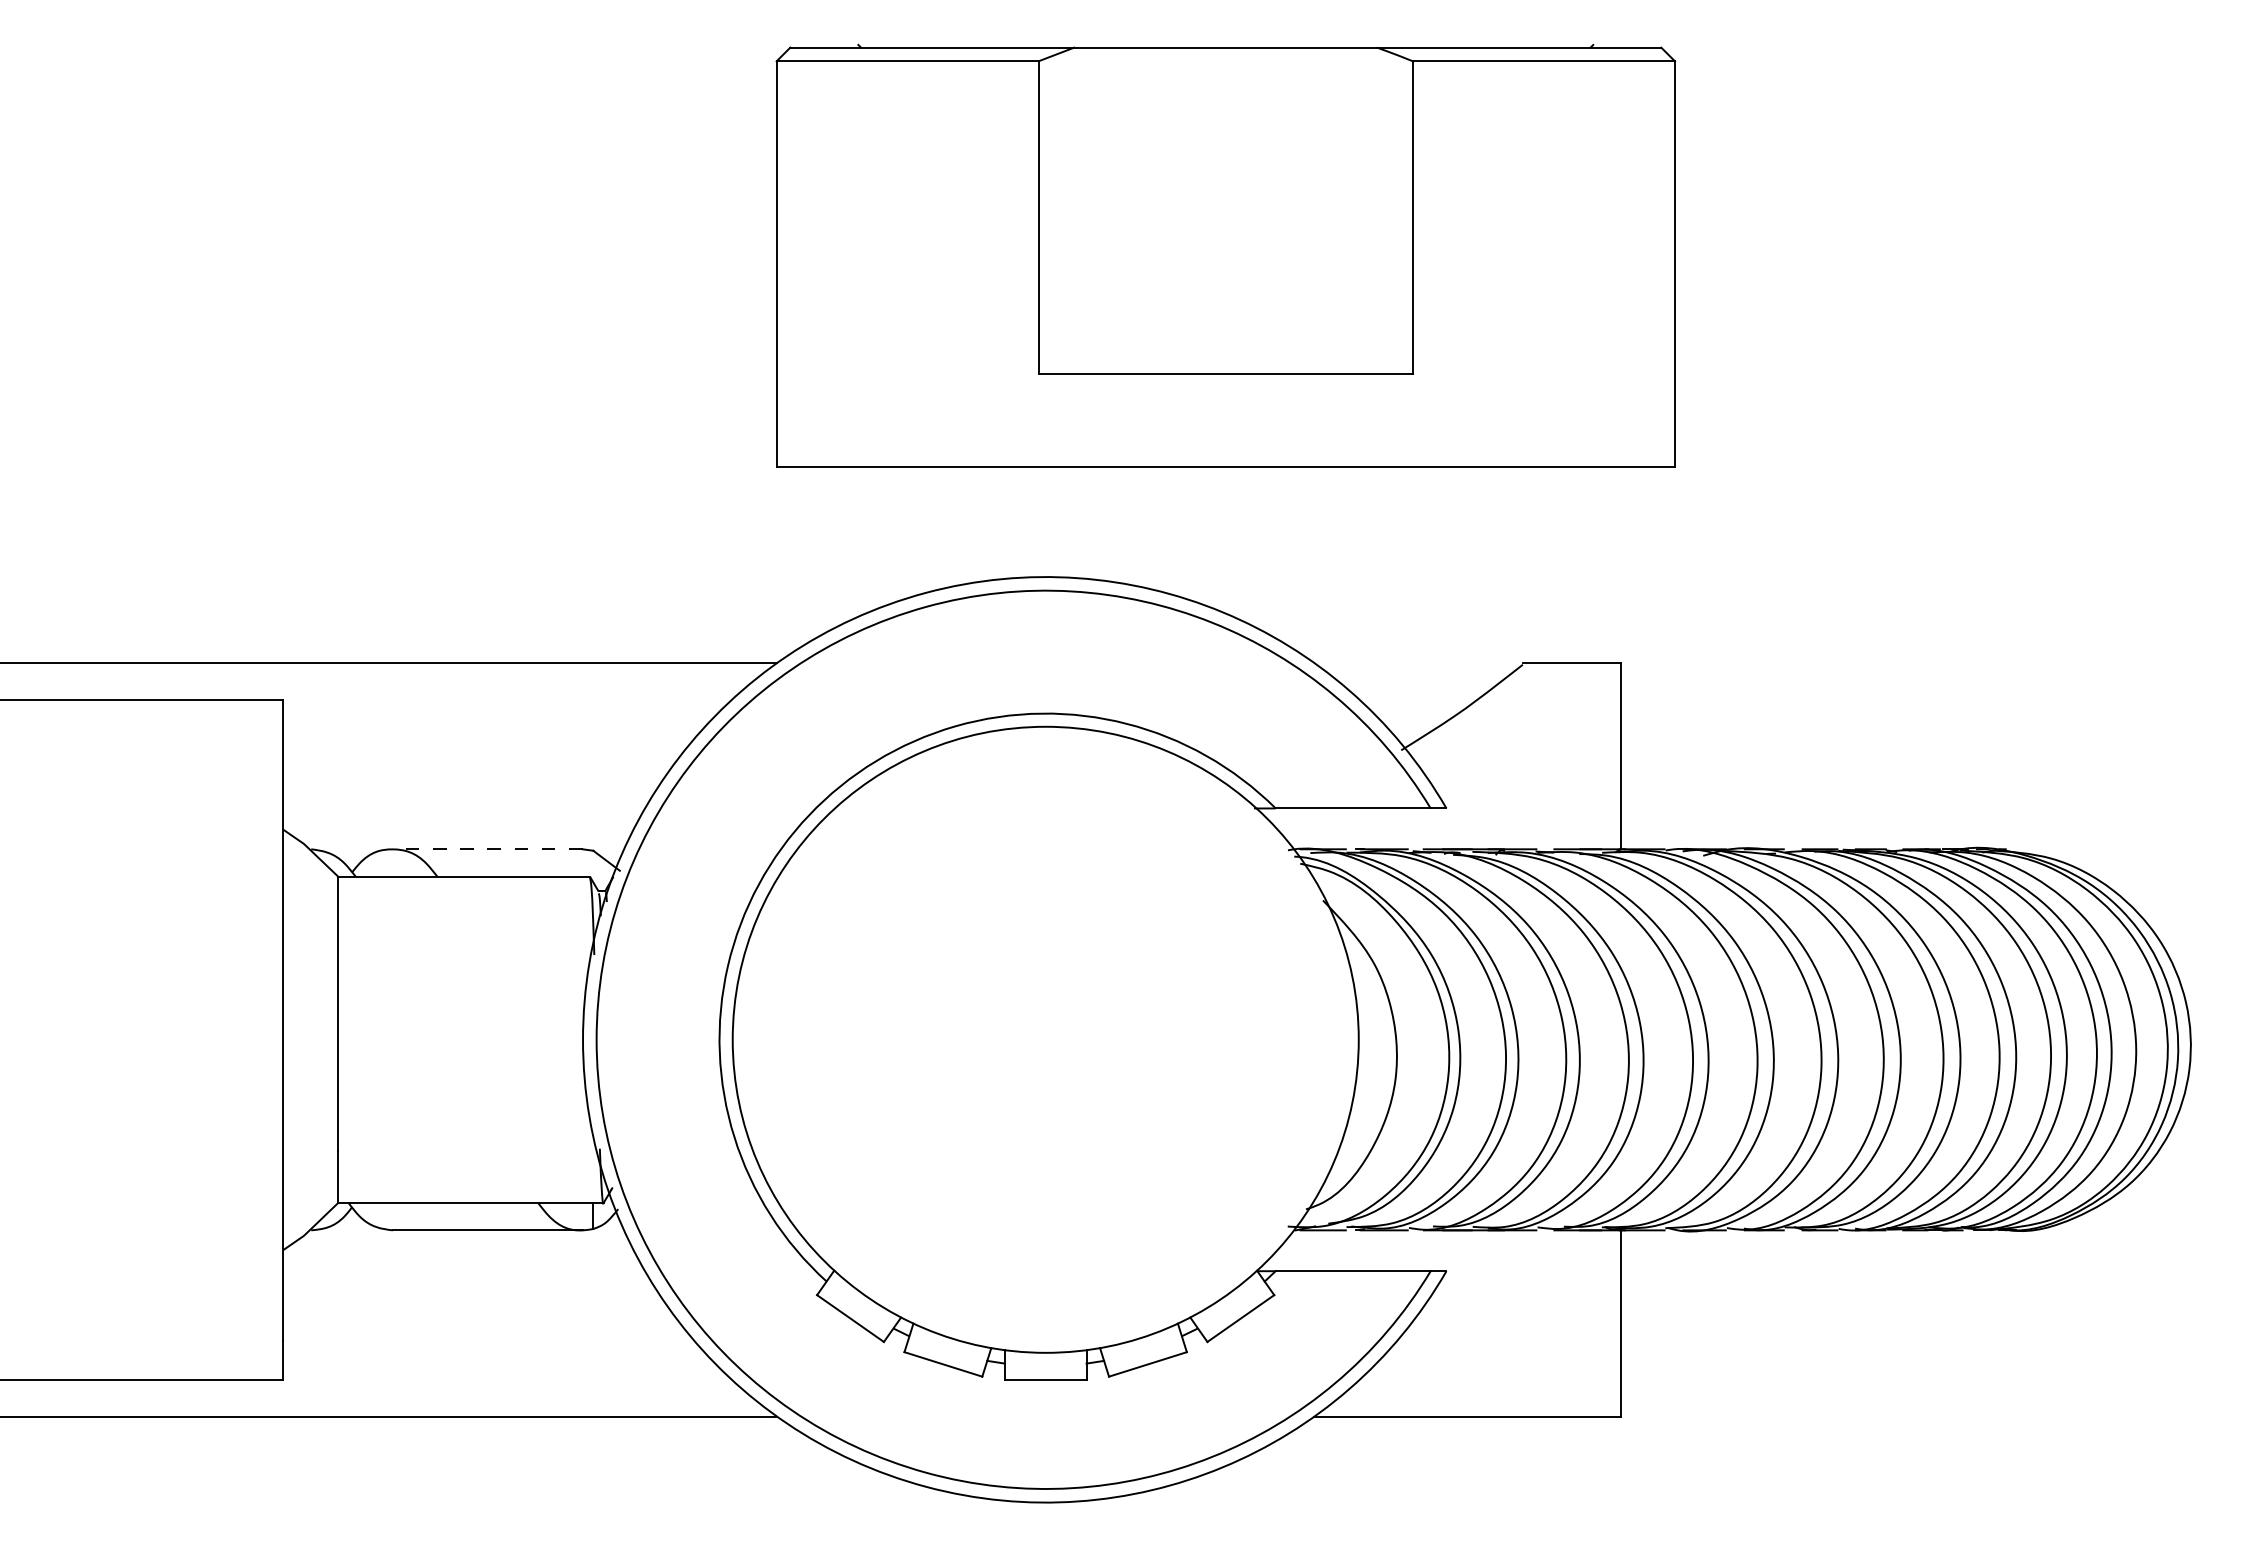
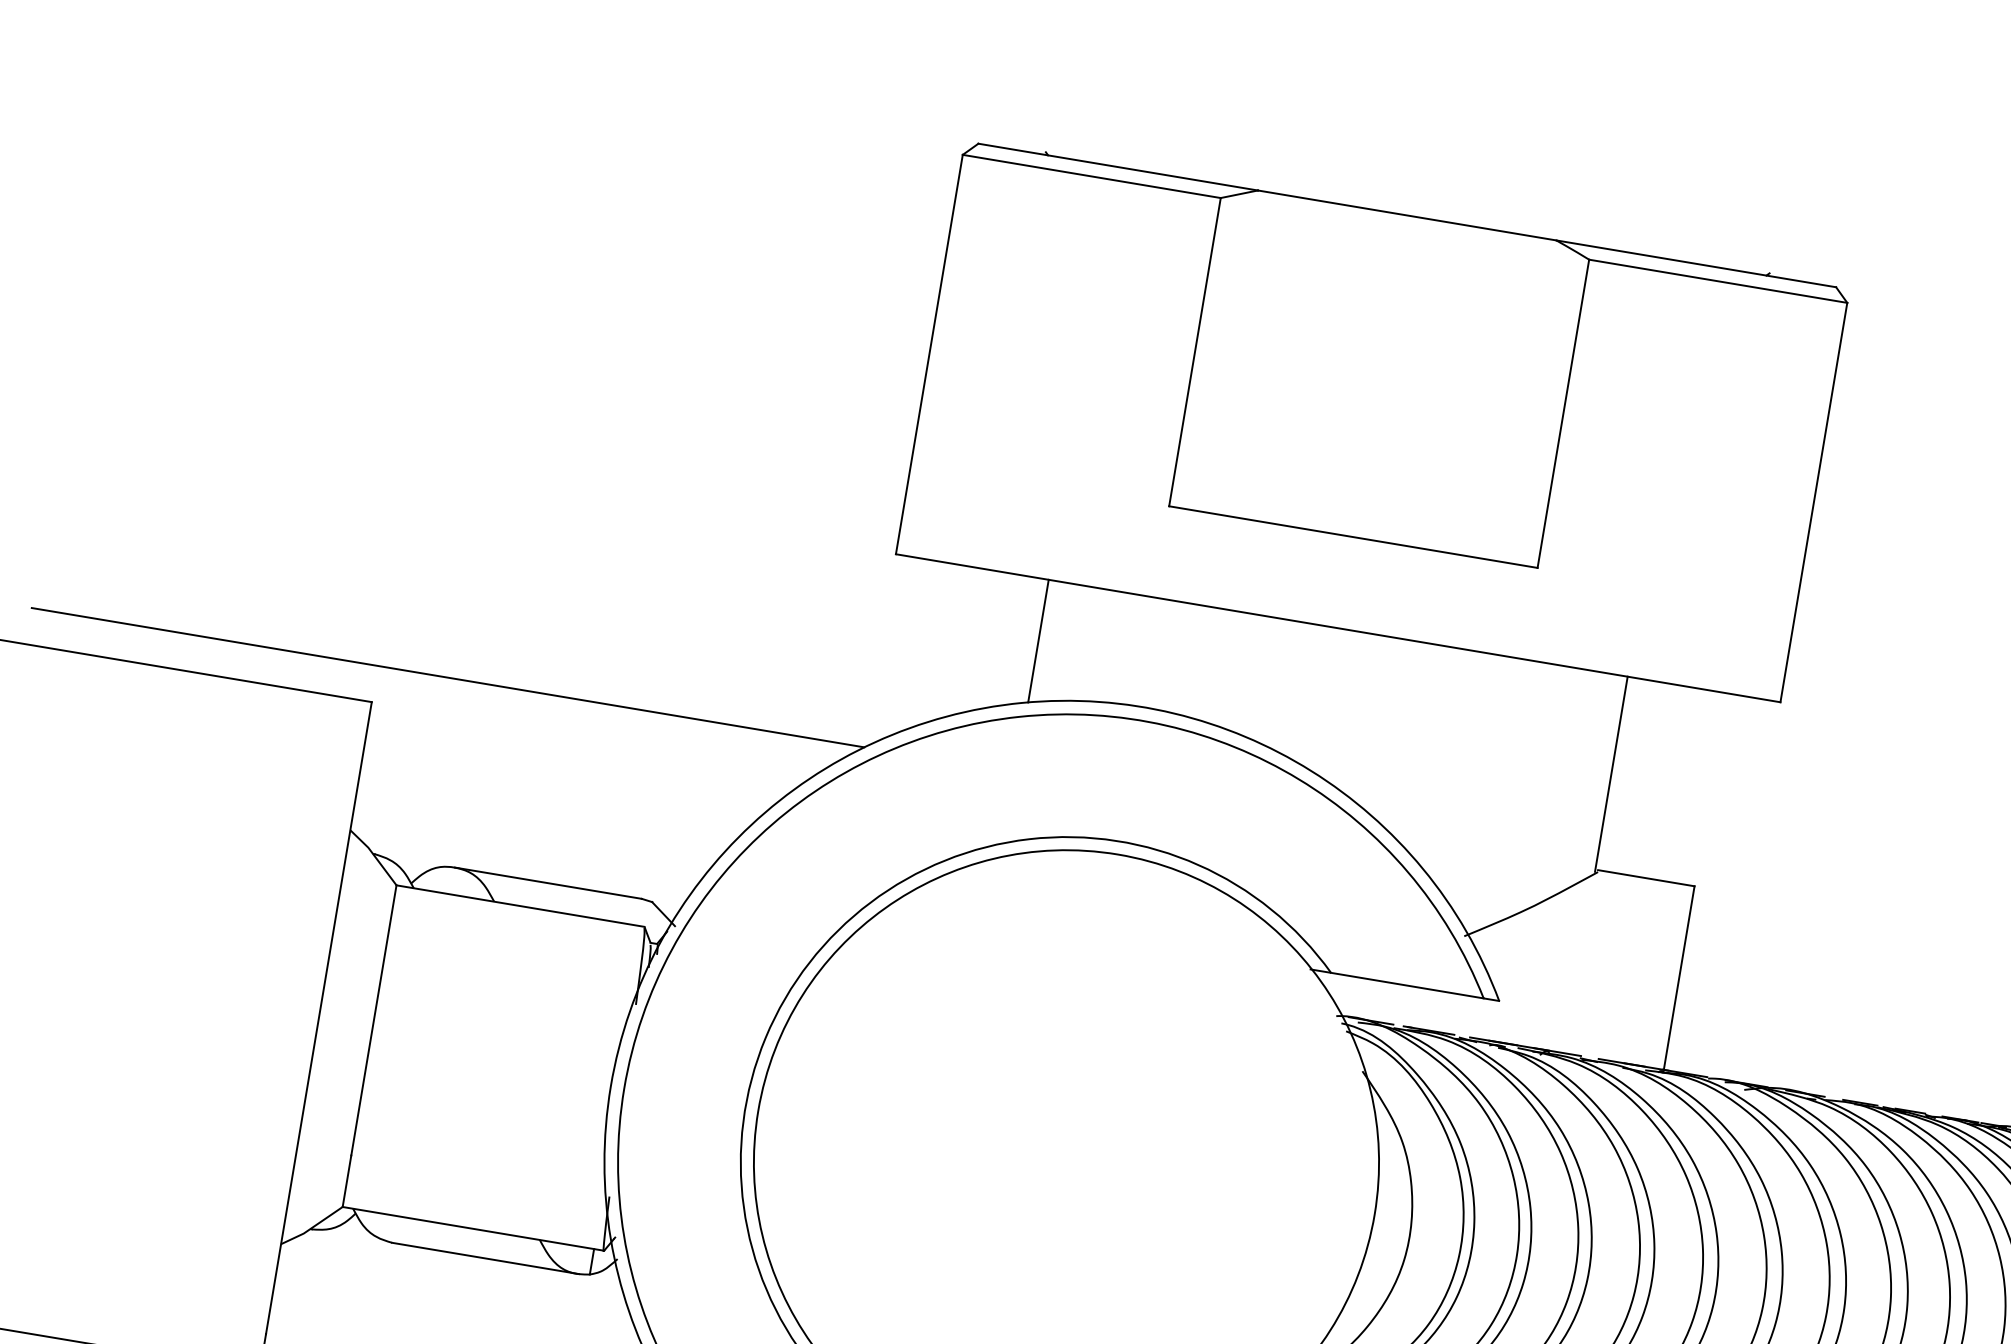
line: (931, 528) -> (1038, 640), added
line: (1519, 565) -> (1611, 773), added
line: (487, 849) -> (548, 883), dashed -> solid

